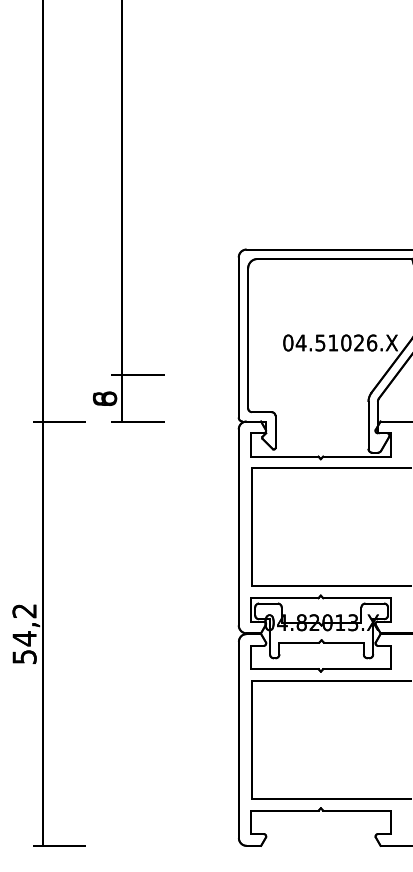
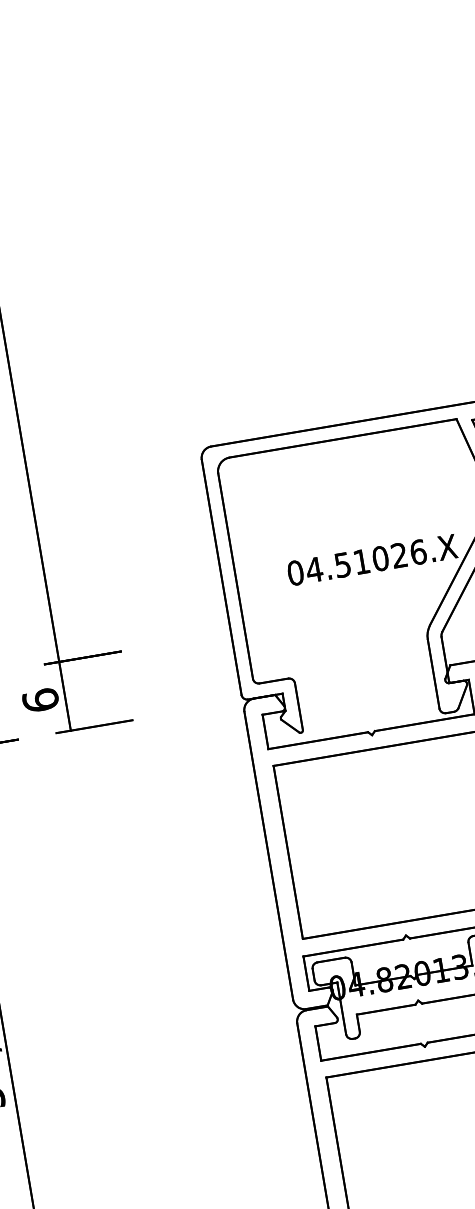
text: (104, 398) -> (39, 700), 8 -> 6

